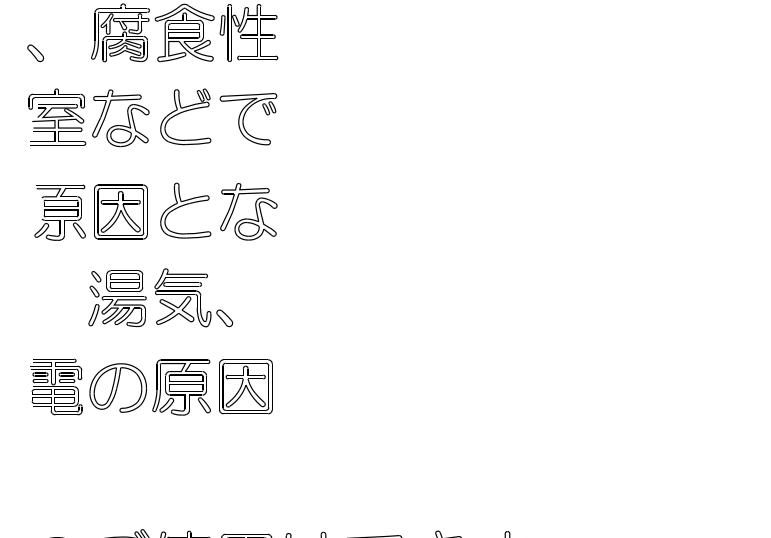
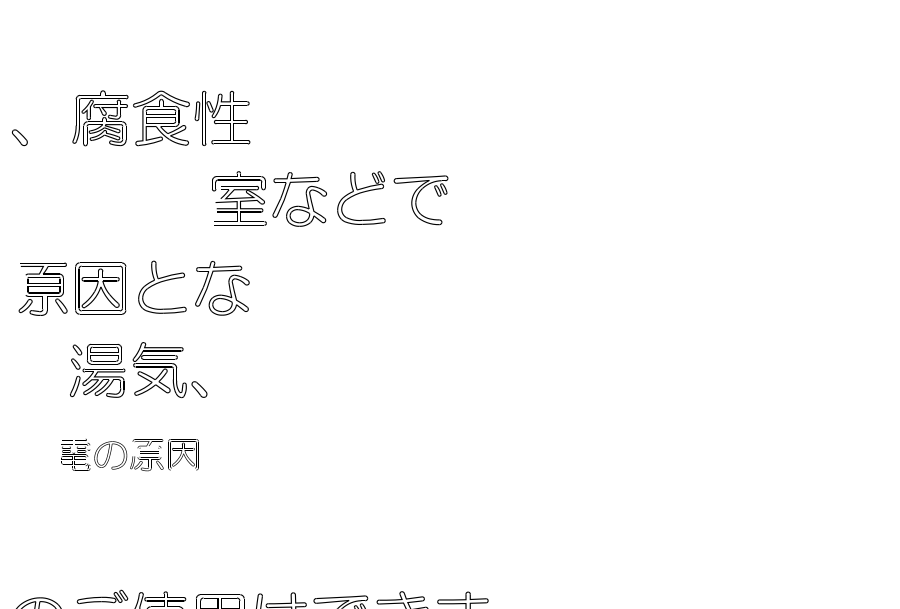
part: (153, 117) -> (330, 198), moved
part: (151, 386) -> (129, 454), size x0.6

